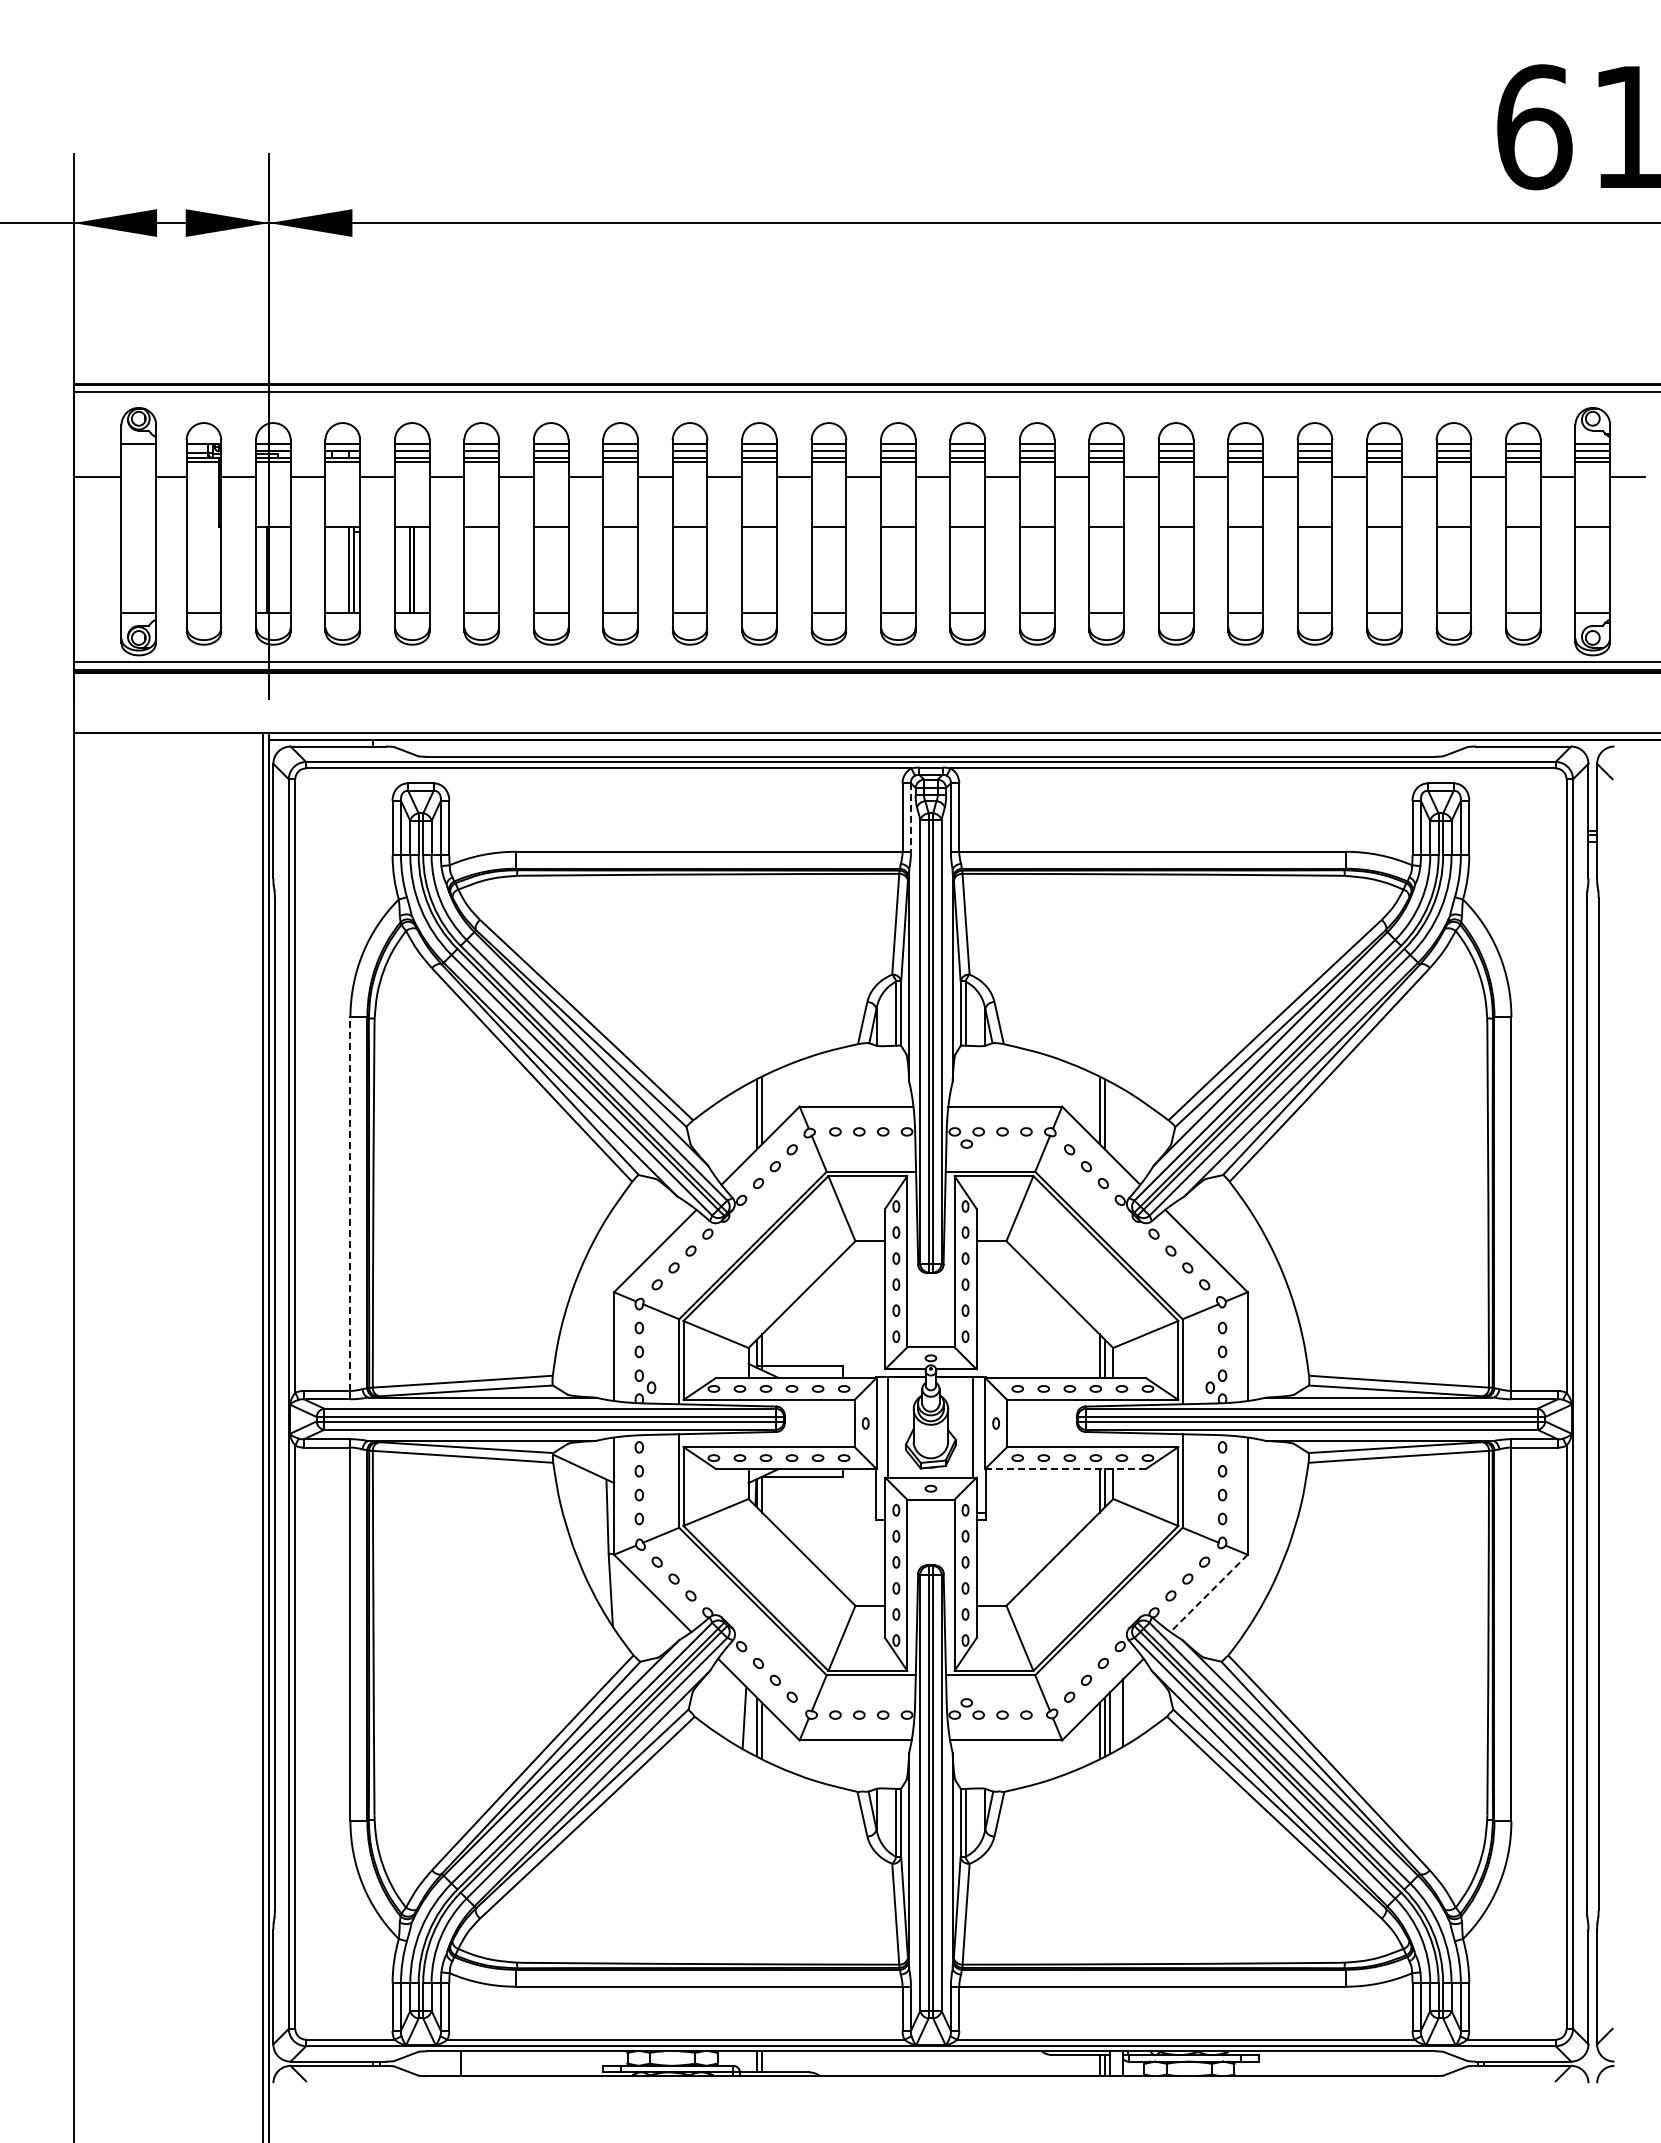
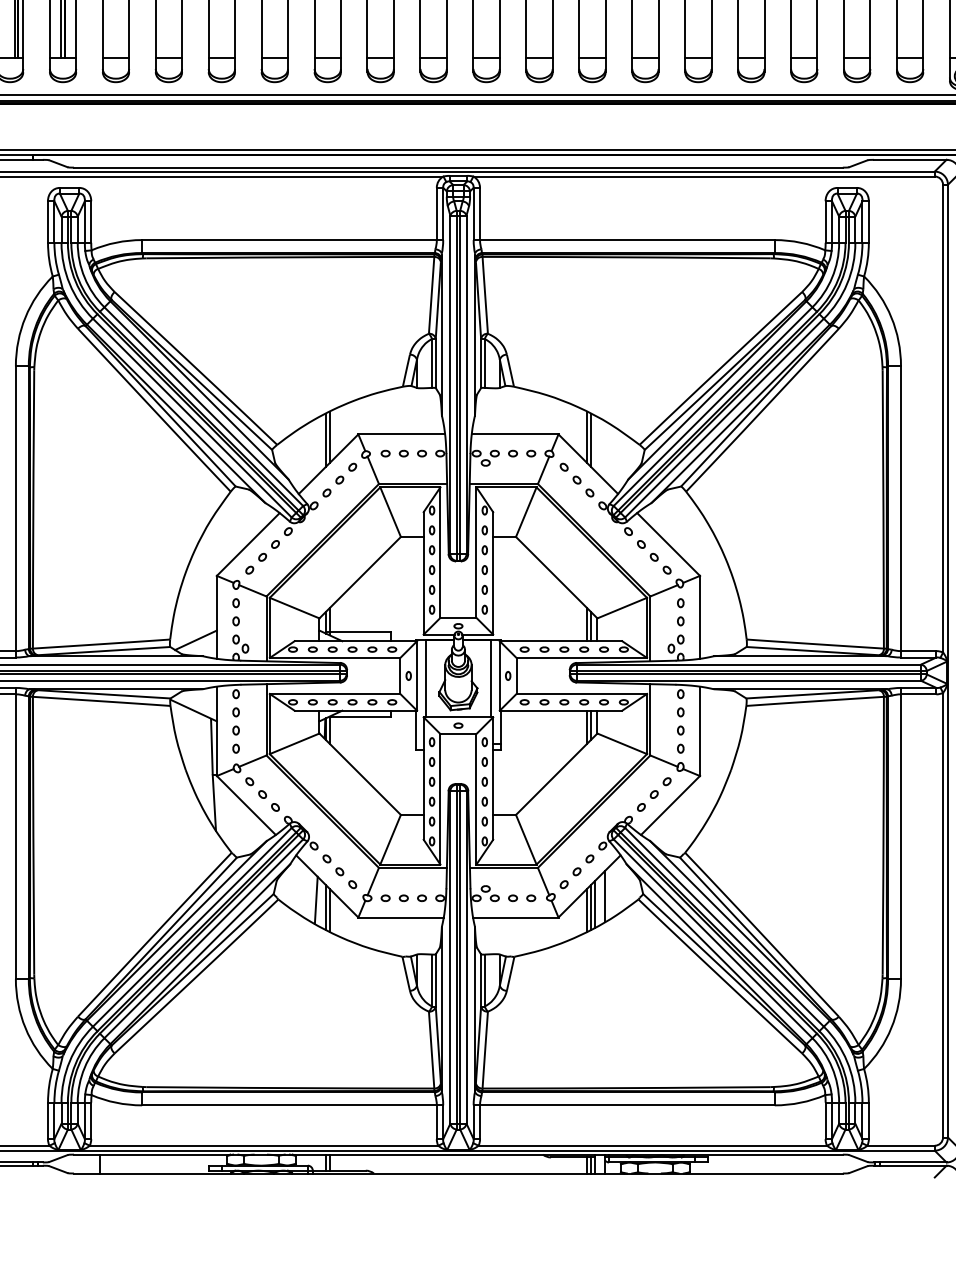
line: (910, 818) -> (442, 214), dashed -> solid
line: (350, 1204) -> (15, 508), dashed -> solid
line: (586, 1376) -> (195, 640), added
line: (1064, 1469) -> (560, 711), dashed -> solid
line: (1209, 1593) -> (670, 805), dashed -> solid

